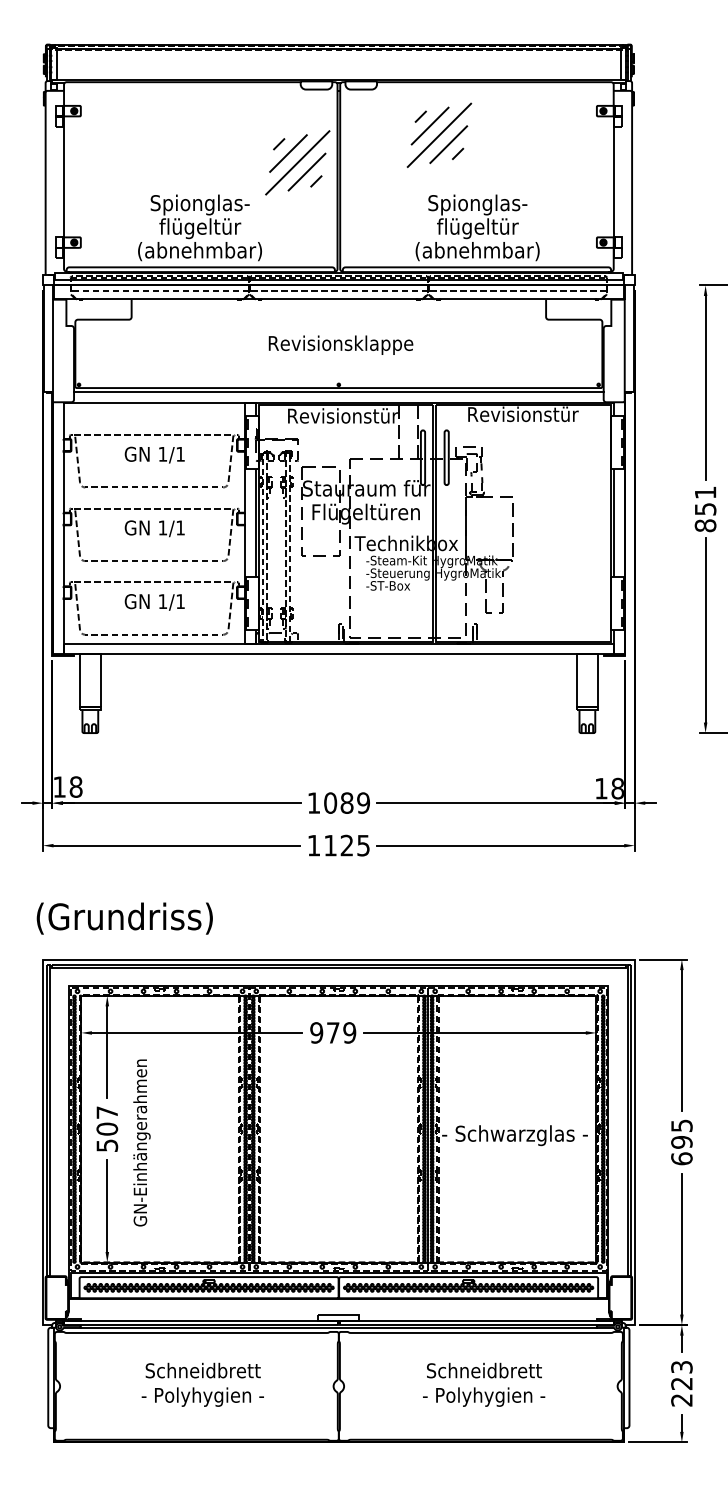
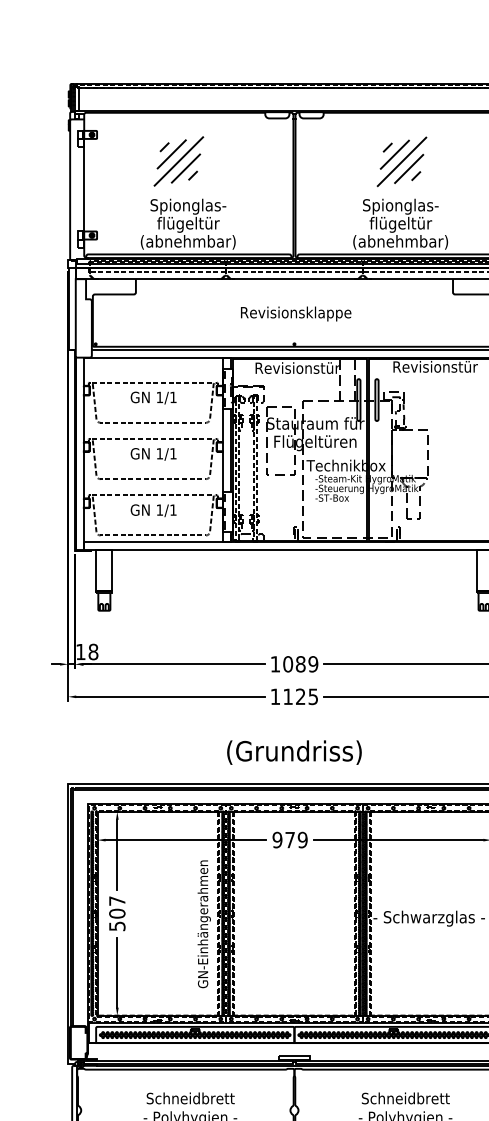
part: (439, 134) -> (402, 161), moved
part: (297, 162) -> (178, 161), moved
text: (124, 918) -> (294, 752), moved
text: (141, 1142) -> (203, 923), moved

